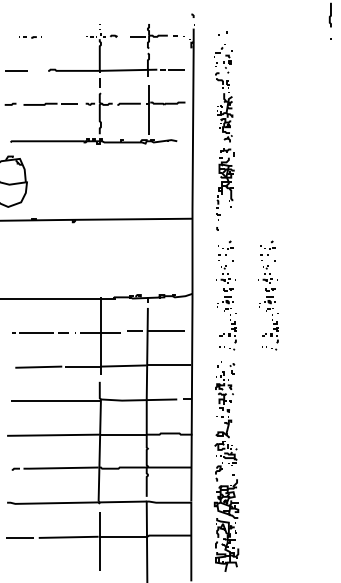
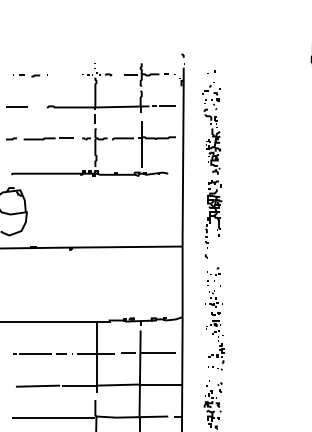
part: (30, 37) -> (30, 76), size x1.67
part: (268, 295) -> (254, 318), removed

